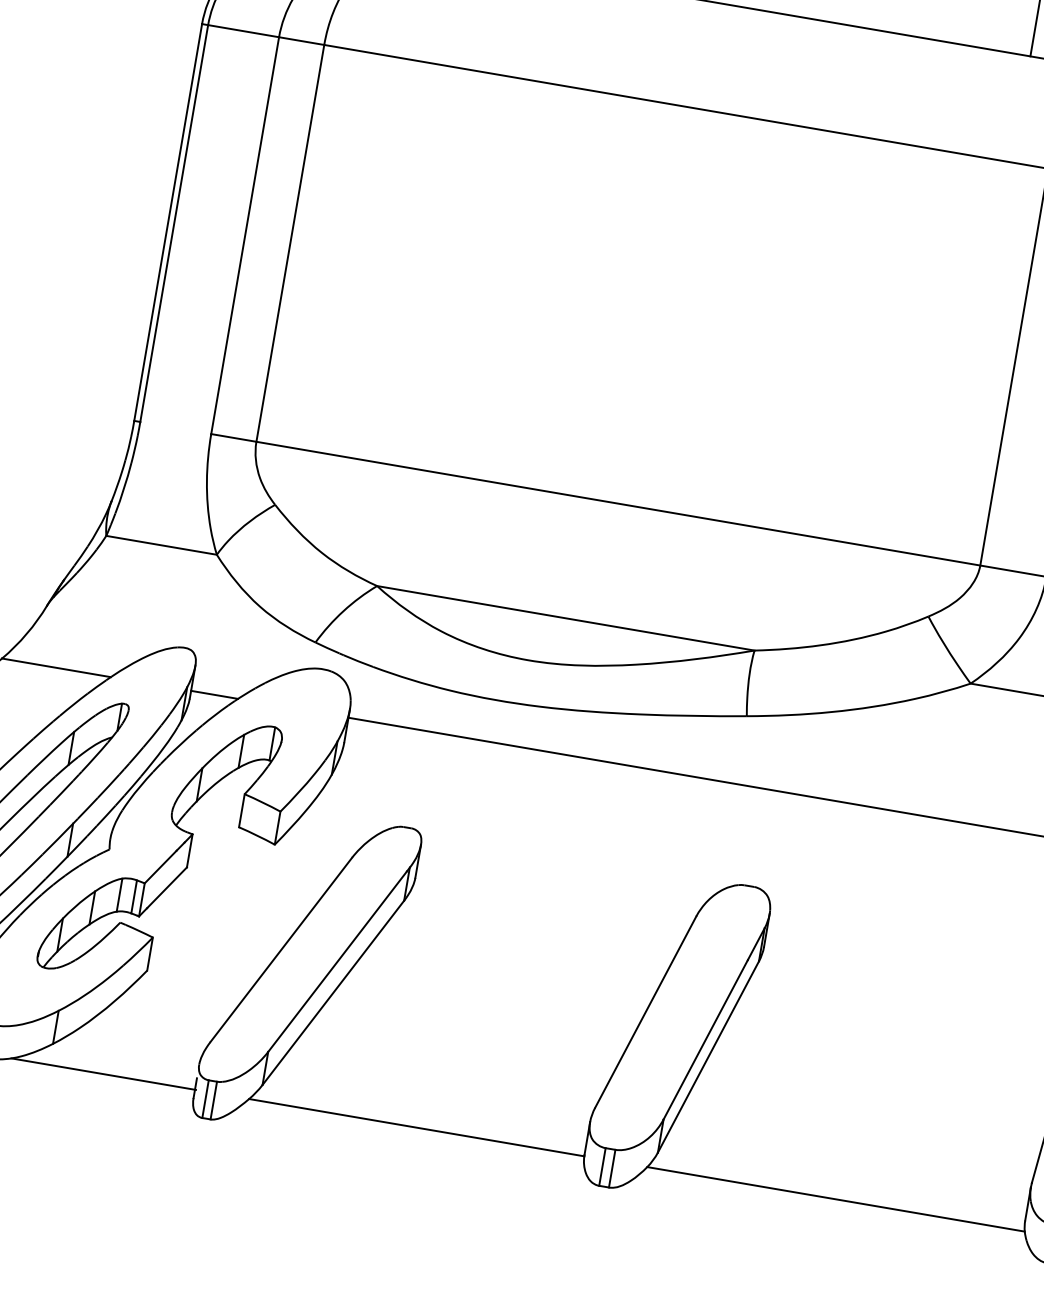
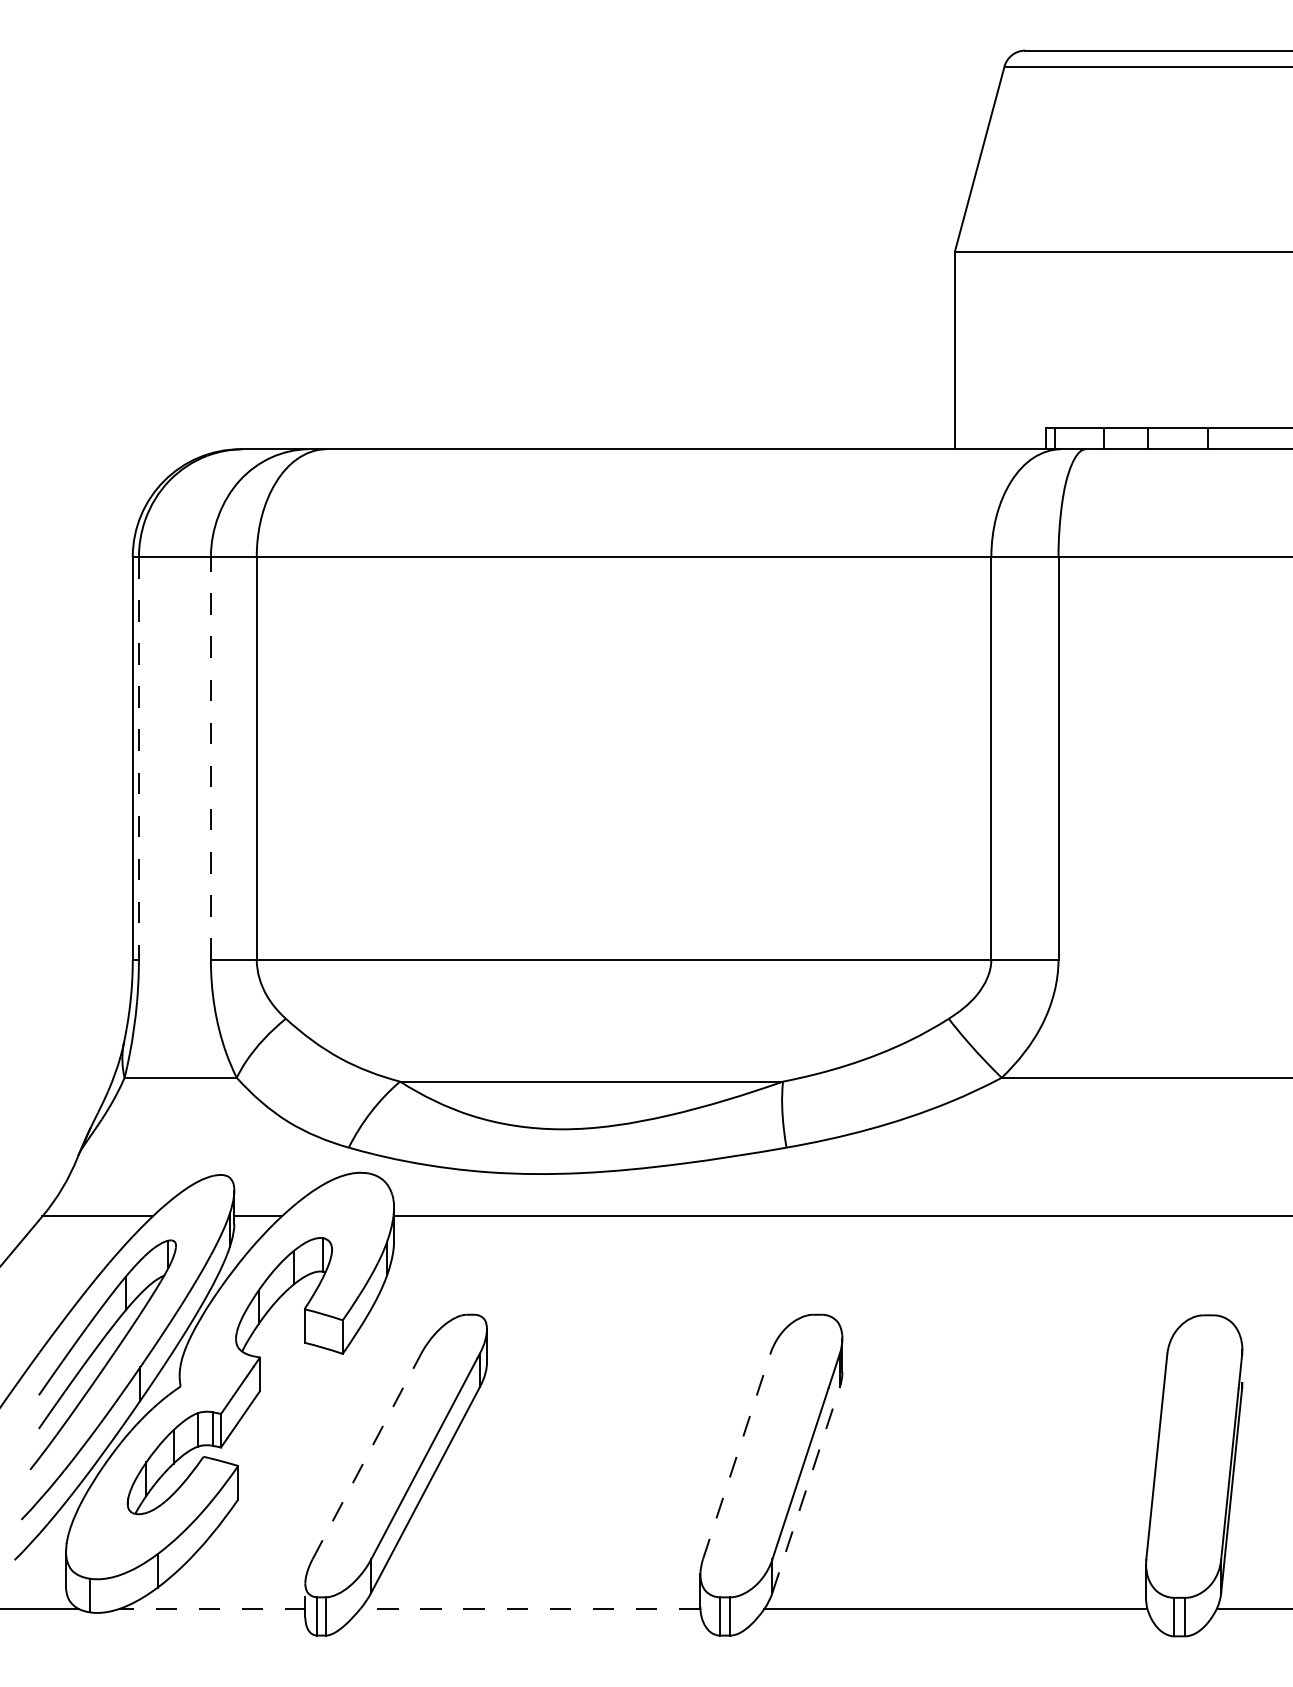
line: (173, 223) -> (138, 758), solid -> dashed
line: (244, 234) -> (210, 757), solid -> dashed
line: (281, 949) -> (367, 1456), solid -> dashed
line: (645, 1012) -> (736, 1456), solid -> dashed
line: (708, 1056) -> (806, 1489), solid -> dashed
line: (103, 1074) -> (212, 1609), solid -> dashed
line: (415, 1128) -> (529, 1609), solid -> dashed

